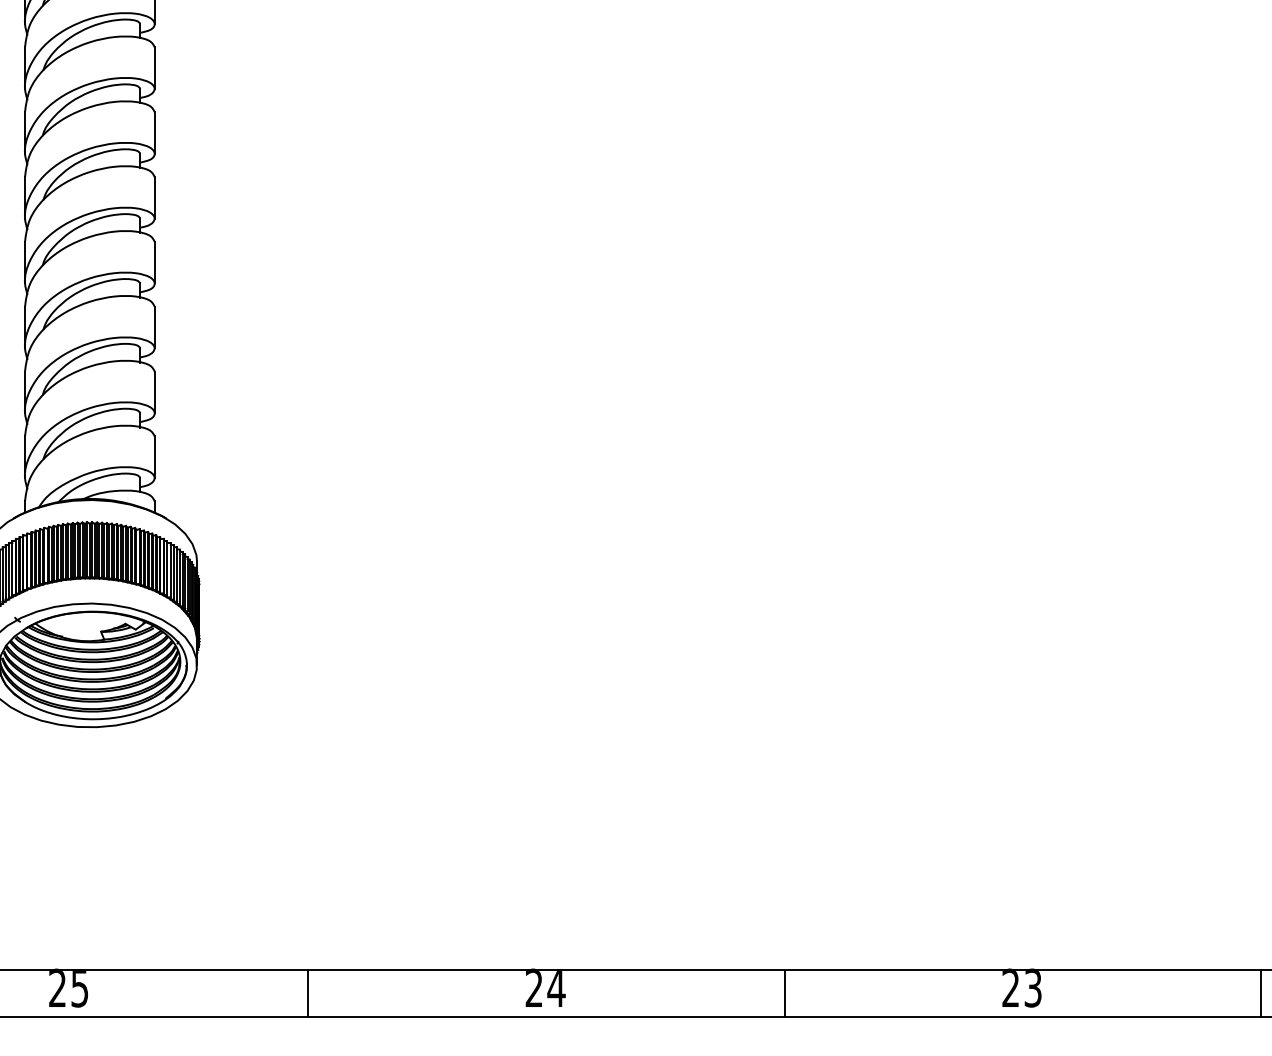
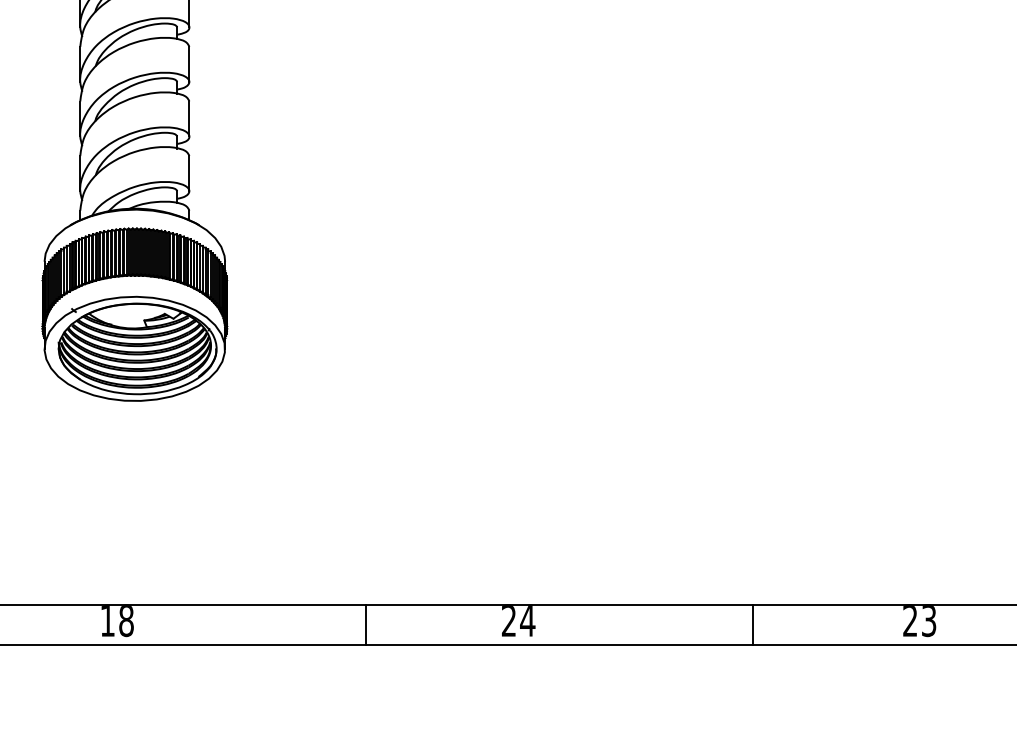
text: (68, 987) -> (116, 620), 25 -> 18
line: (307, 993) -> (365, 625), moved
line: (784, 993) -> (753, 625), moved

